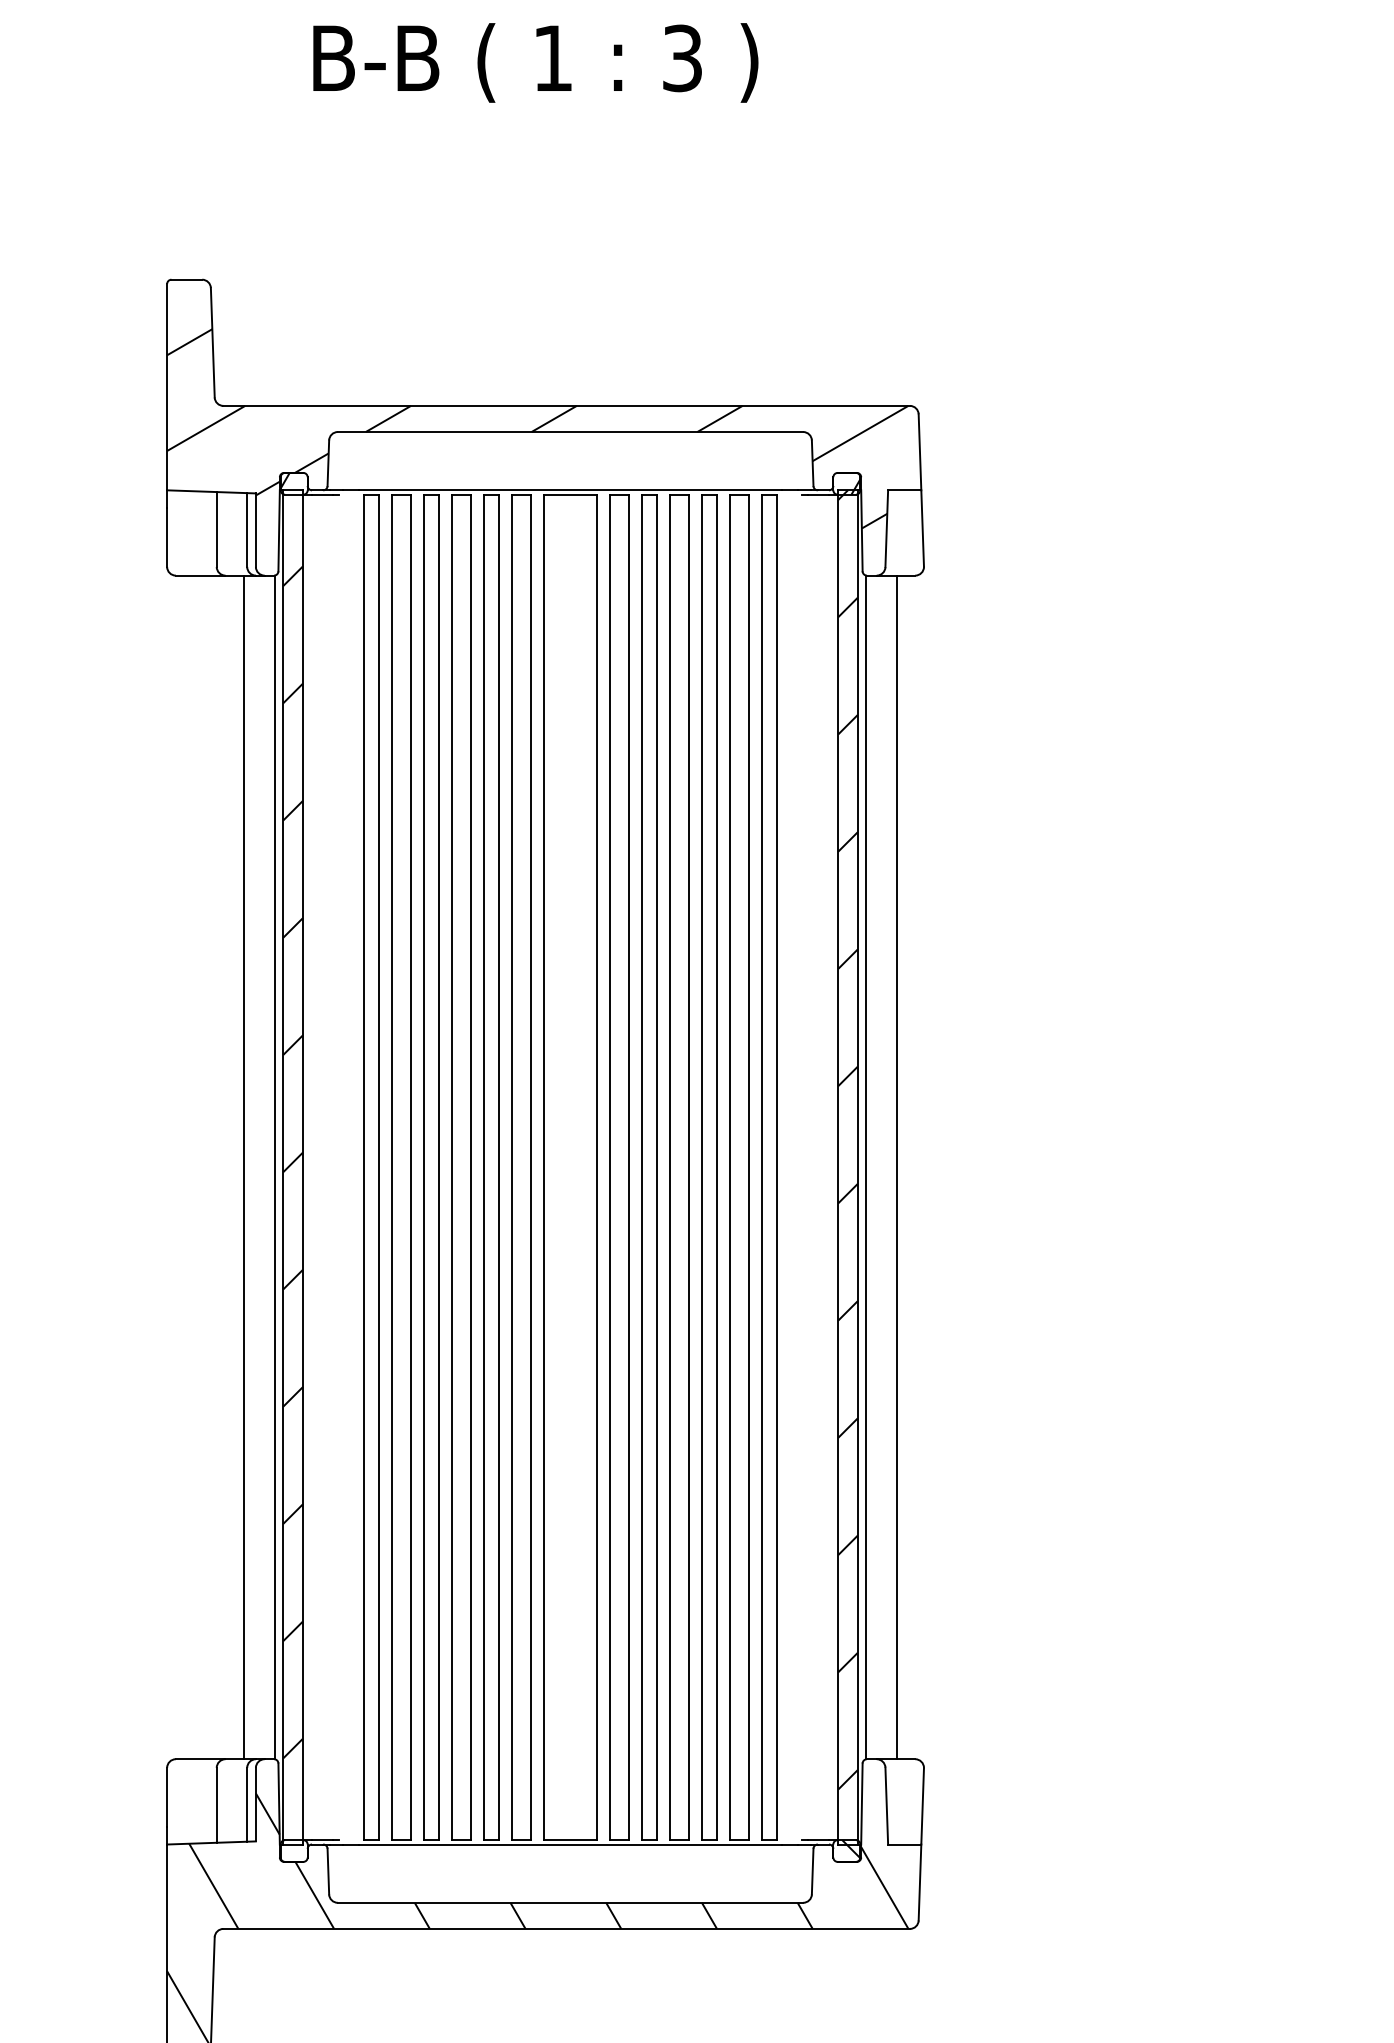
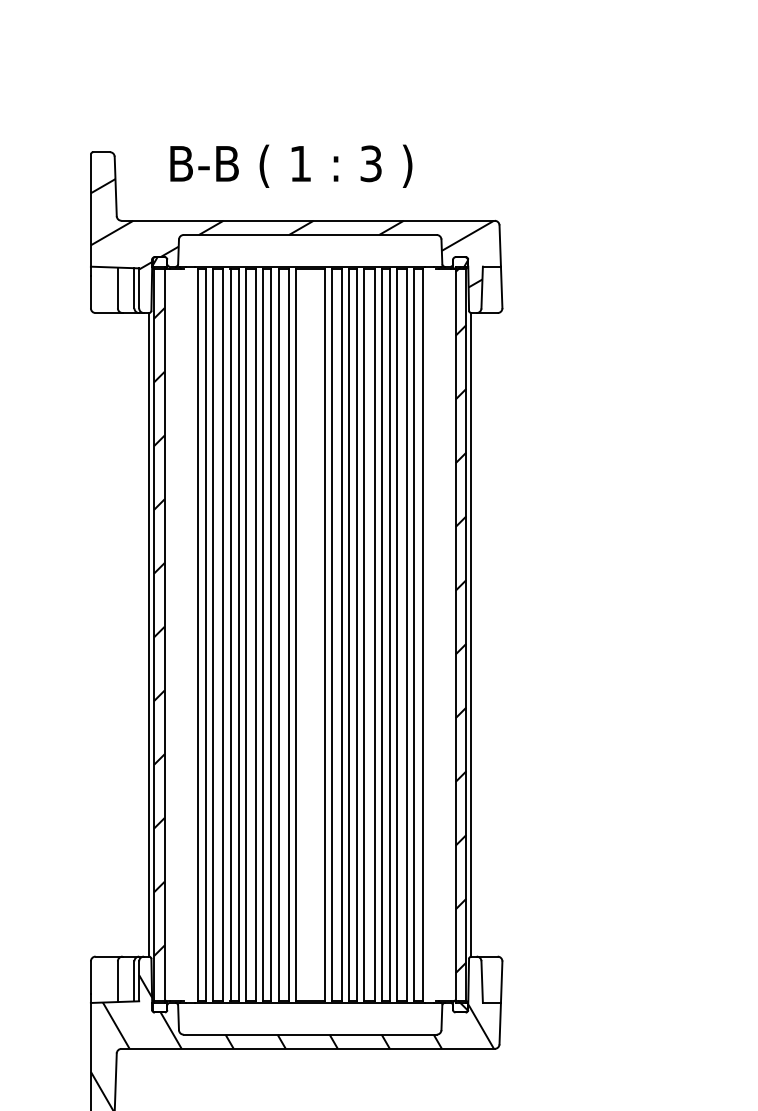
text: (536, 61) -> (291, 165), moved
line: (243, 1166) -> (132, 634), removed
line: (896, 1166) -> (487, 634), removed

